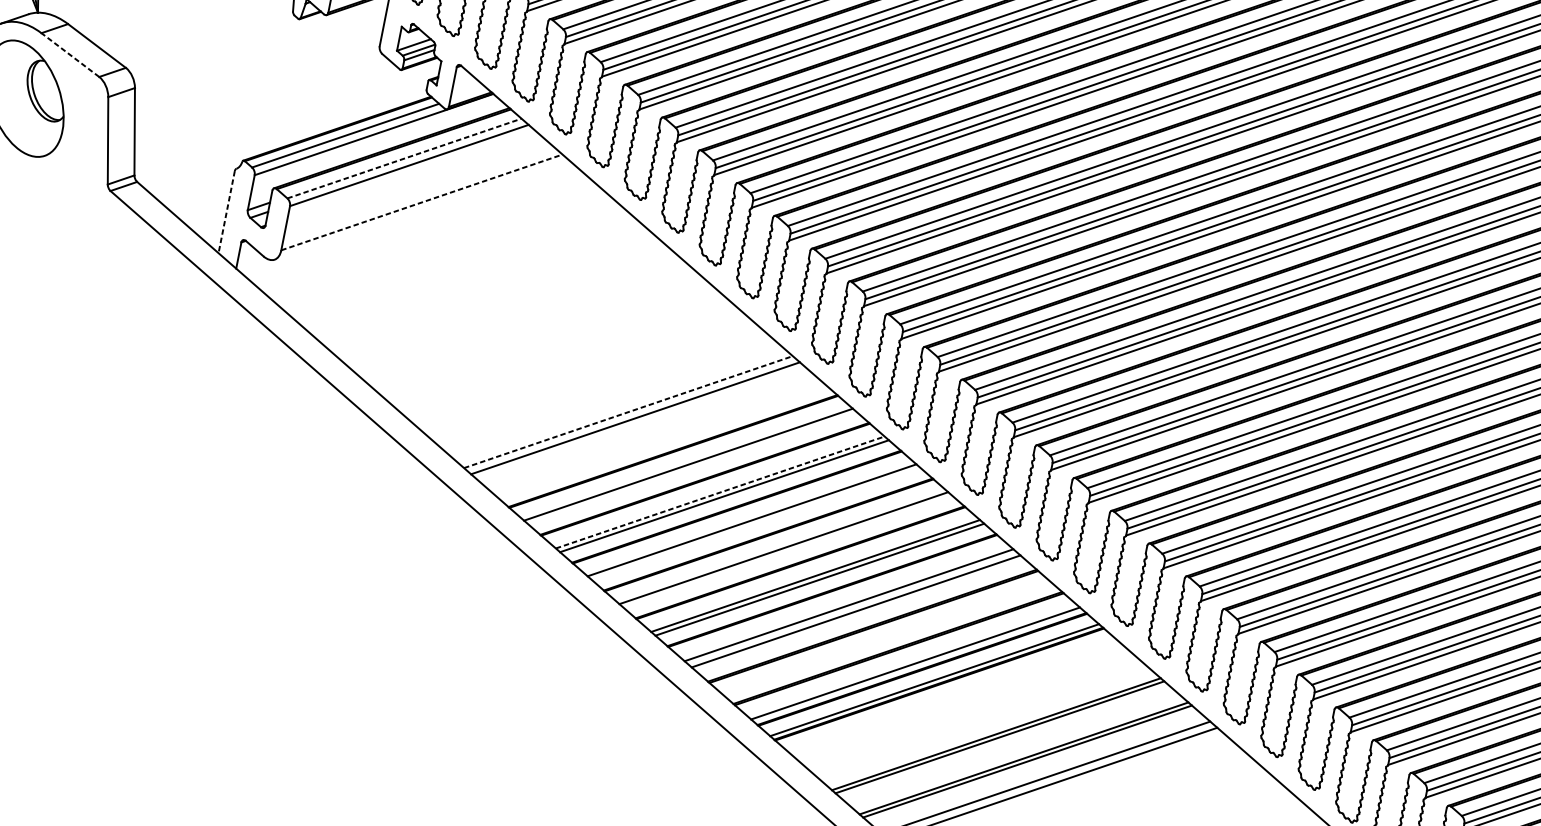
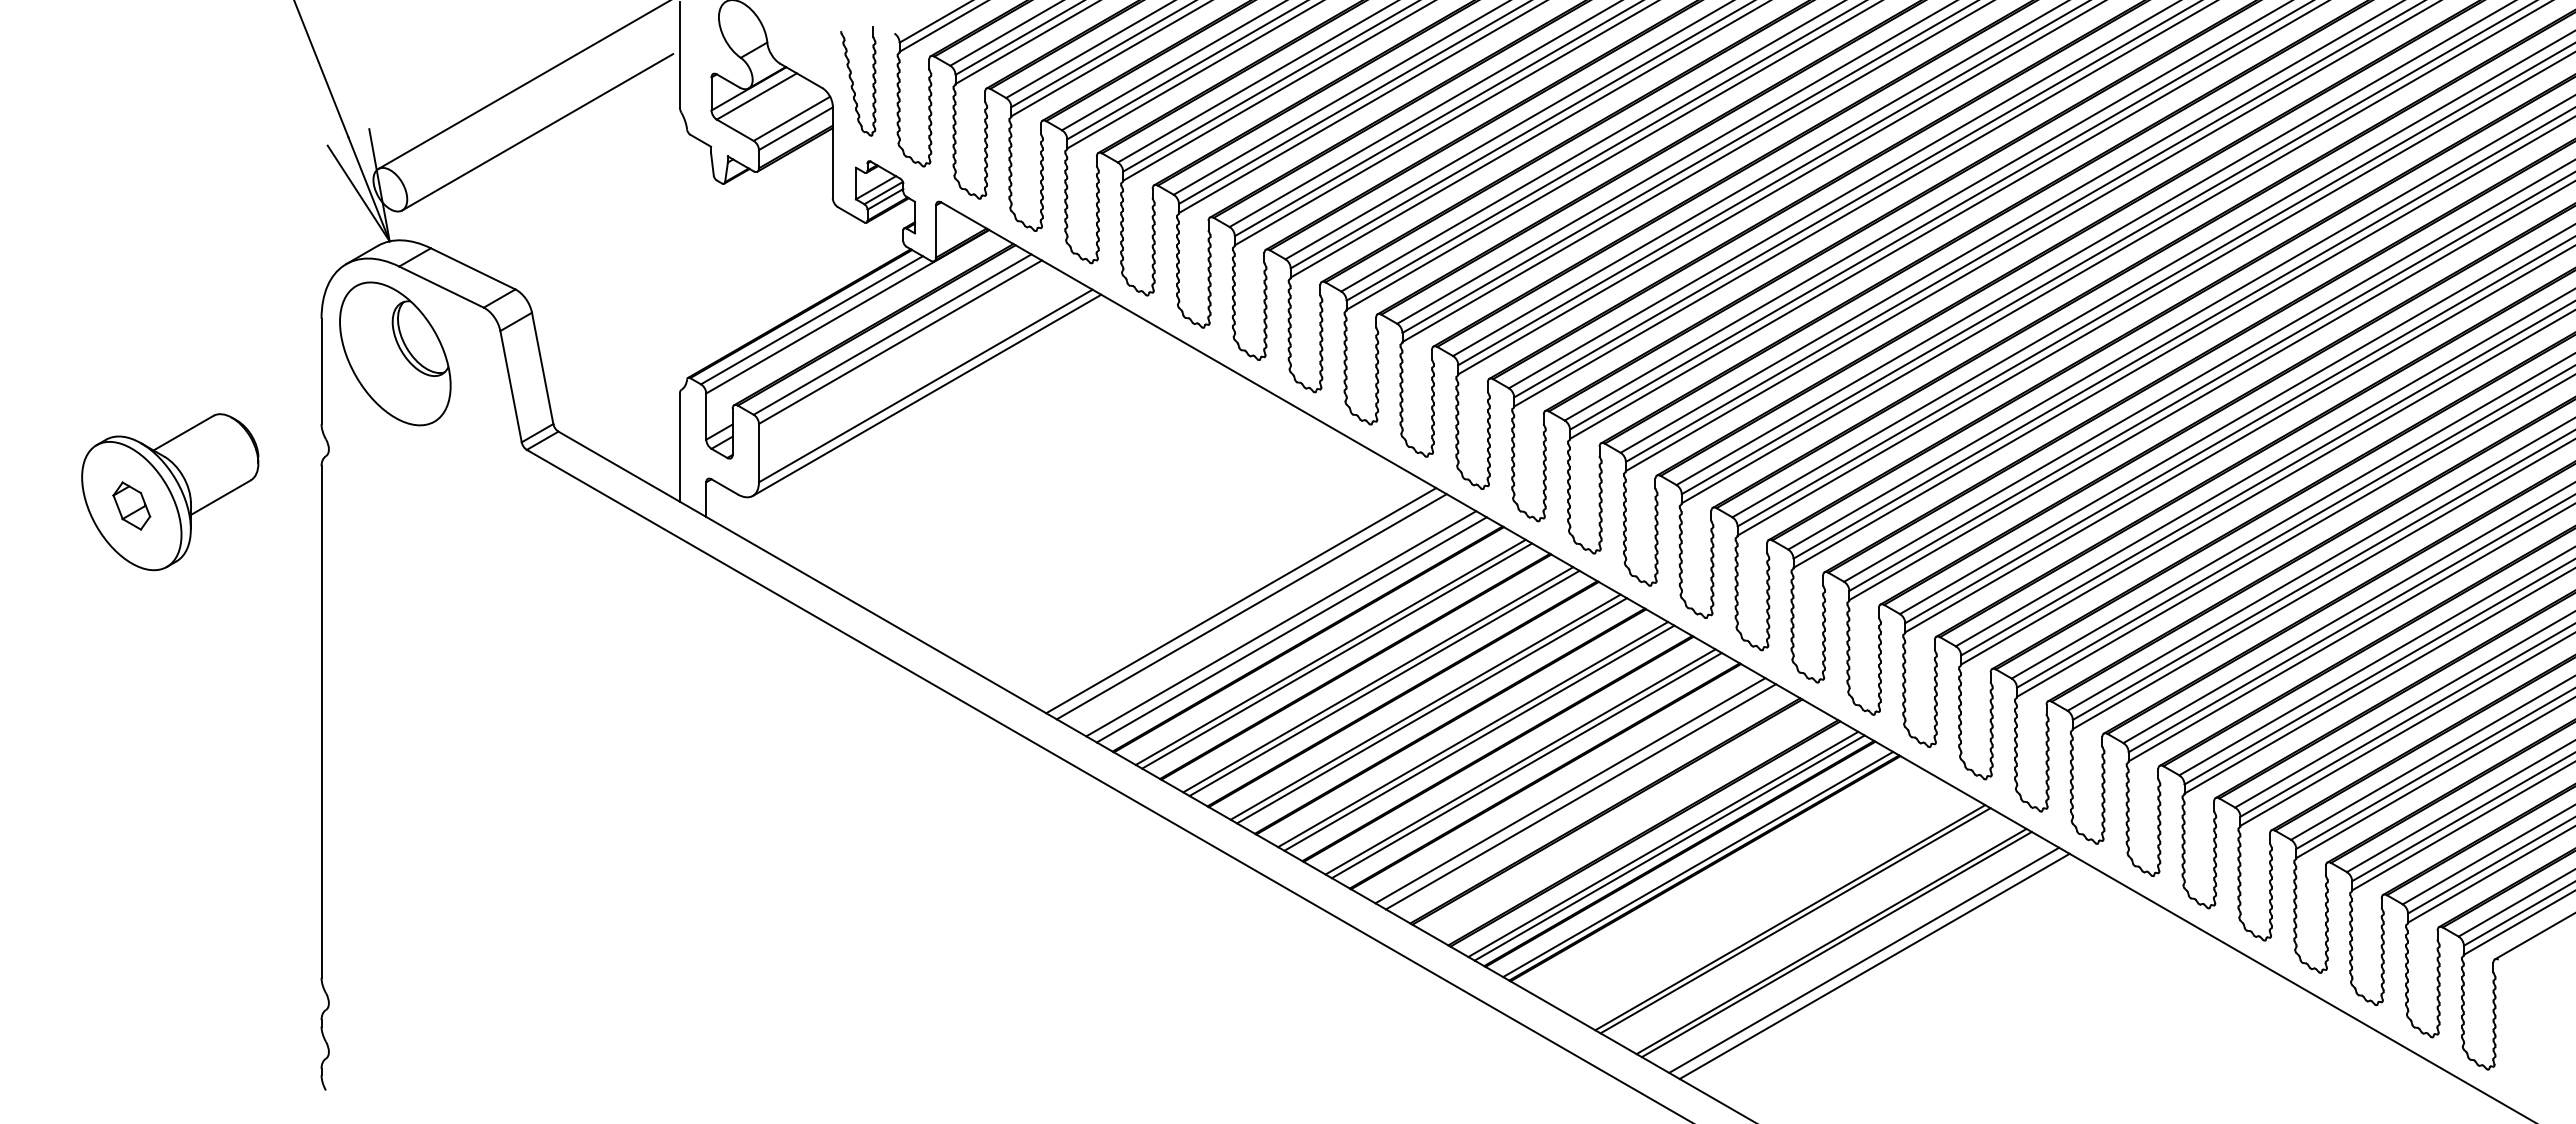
line: (70, 54) -> (441, 286), dashed -> solid
line: (405, 158) -> (893, 334), dashed -> solid
line: (421, 202) -> (925, 386), dashed -> solid
line: (421, 208) -> (926, 394), added
line: (226, 212) -> (679, 448), dashed -> solid
line: (628, 412) -> (1241, 600), dashed -> solid
line: (655, 435) -> (1281, 623), added
line: (662, 441) -> (1291, 629), added
line: (693, 468) -> (1337, 655), added
line: (720, 492) -> (1378, 679), dashed -> solid
line: (756, 523) -> (1432, 710), added
line: (788, 551) -> (1479, 737), added
line: (911, 659) -> (1663, 843), added

